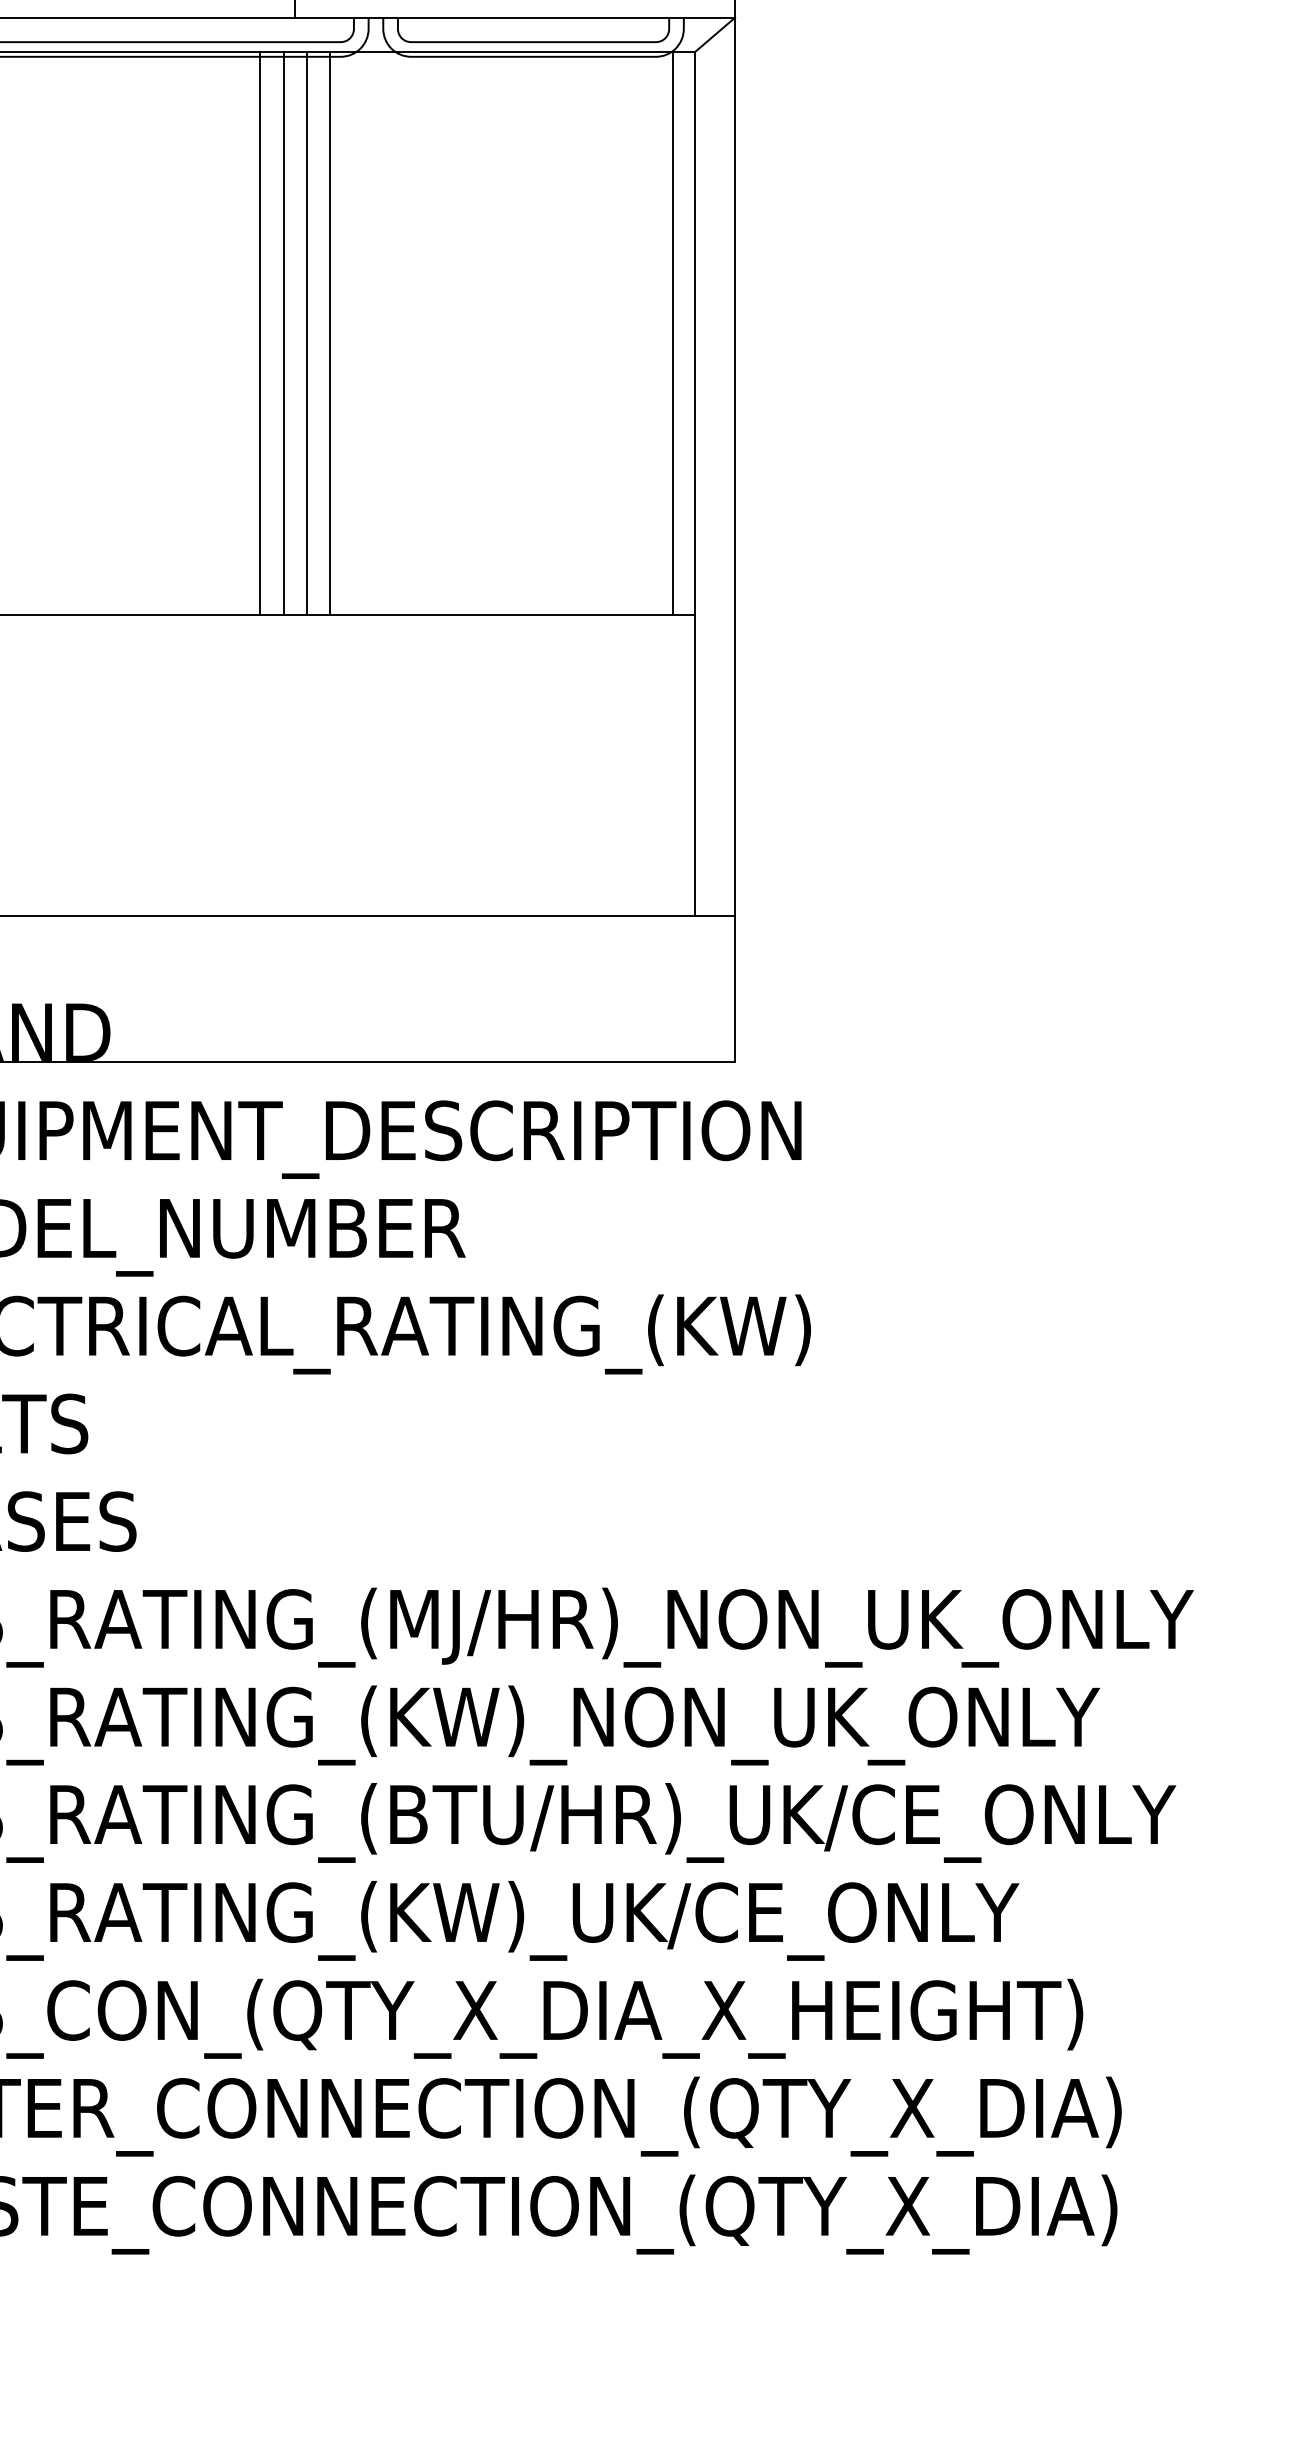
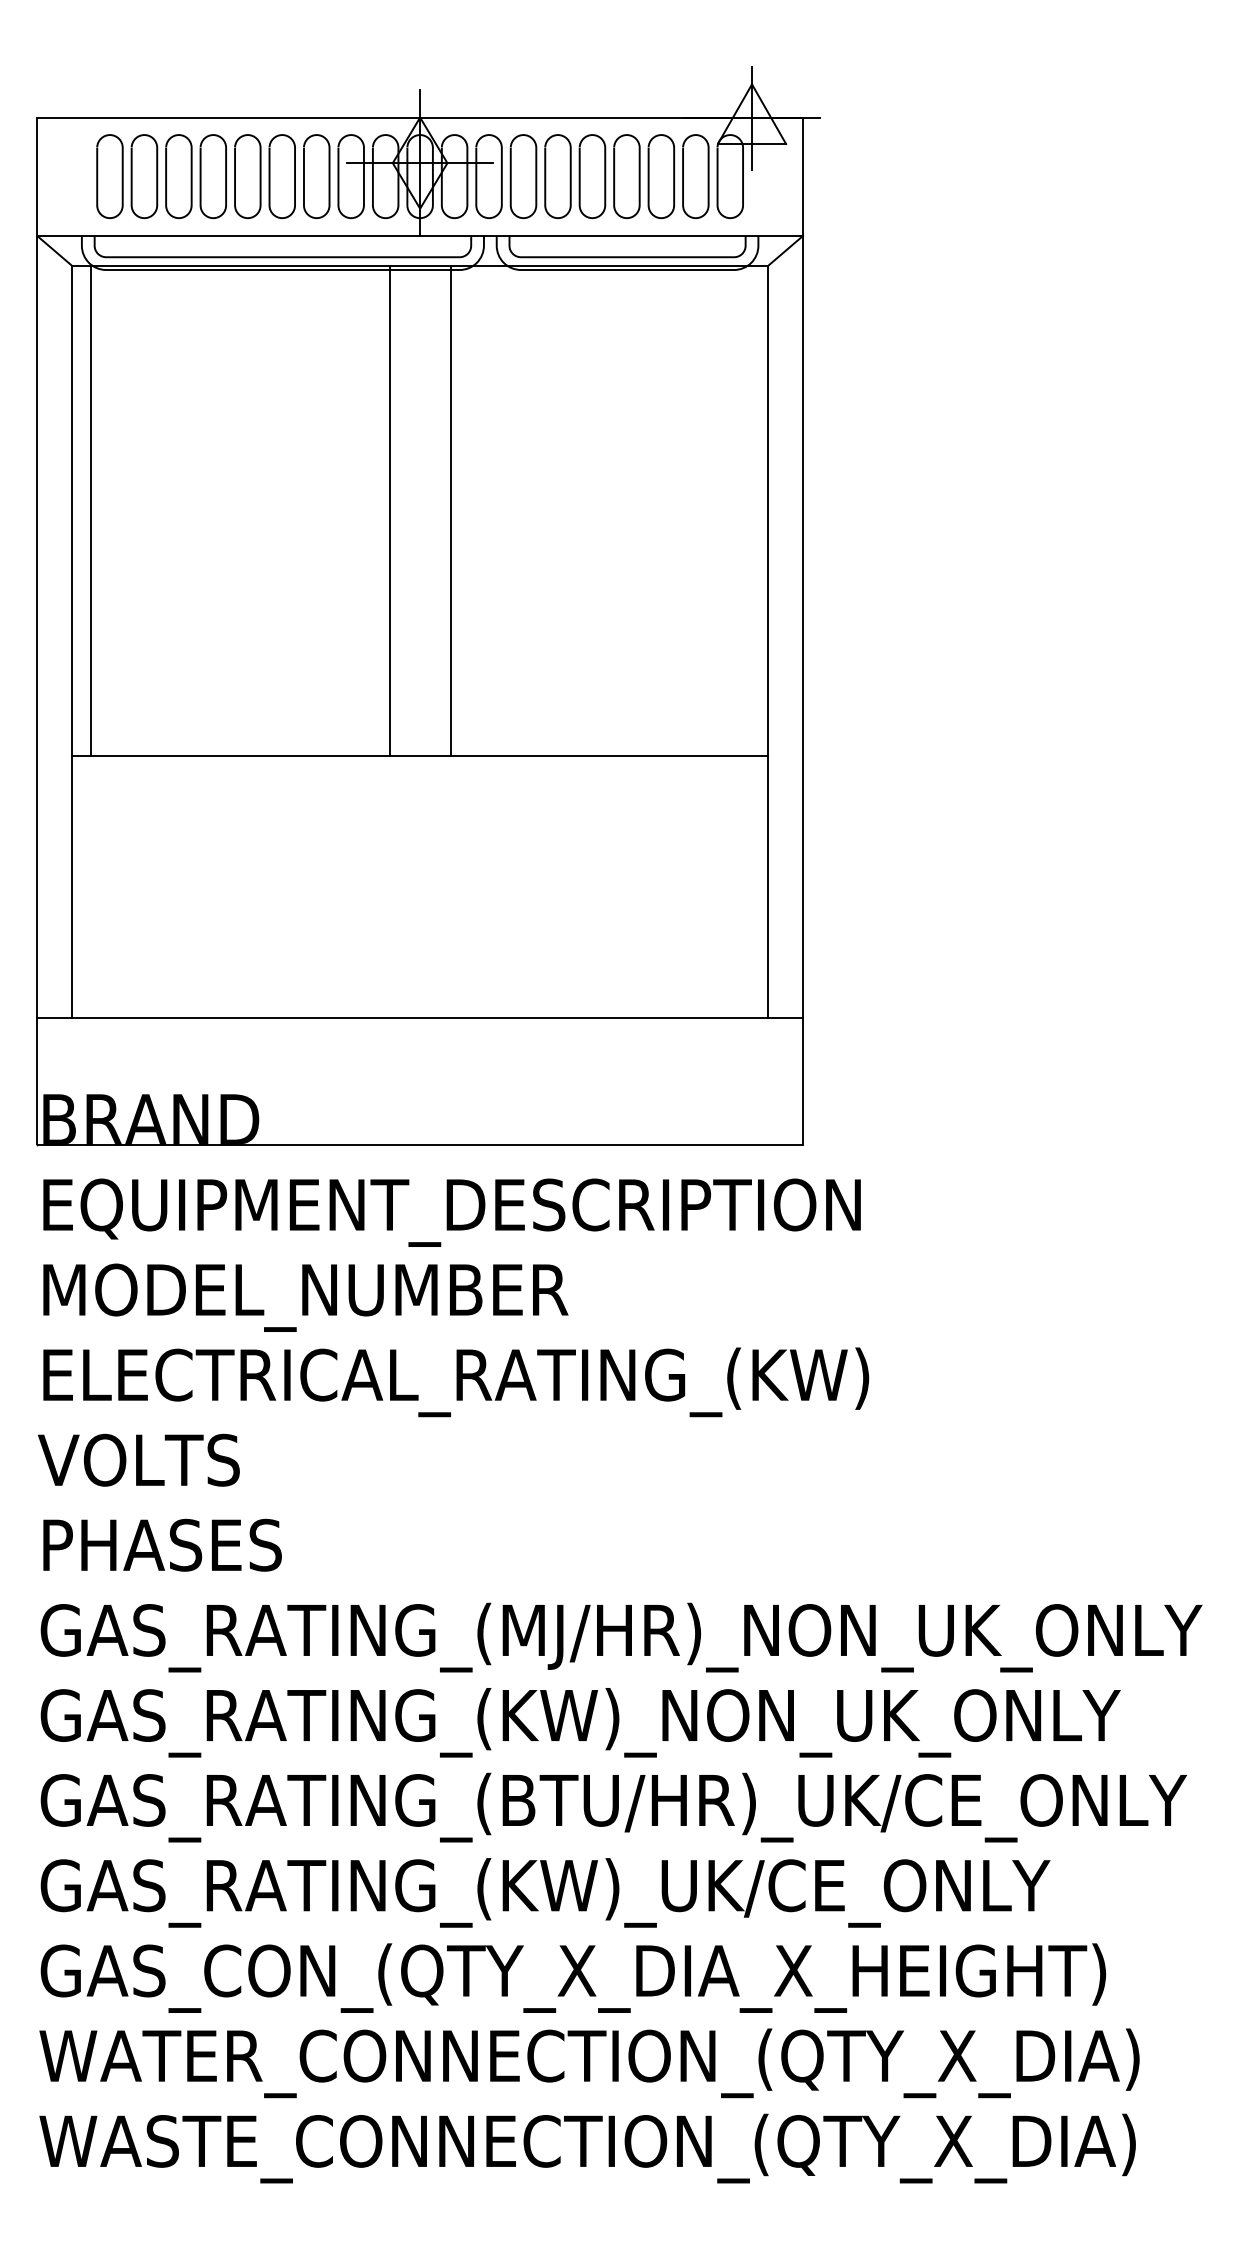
line: (283, 333) -> (409, 510), removed
line: (307, 333) -> (430, 510), removed
line: (673, 333) -> (749, 510), removed

